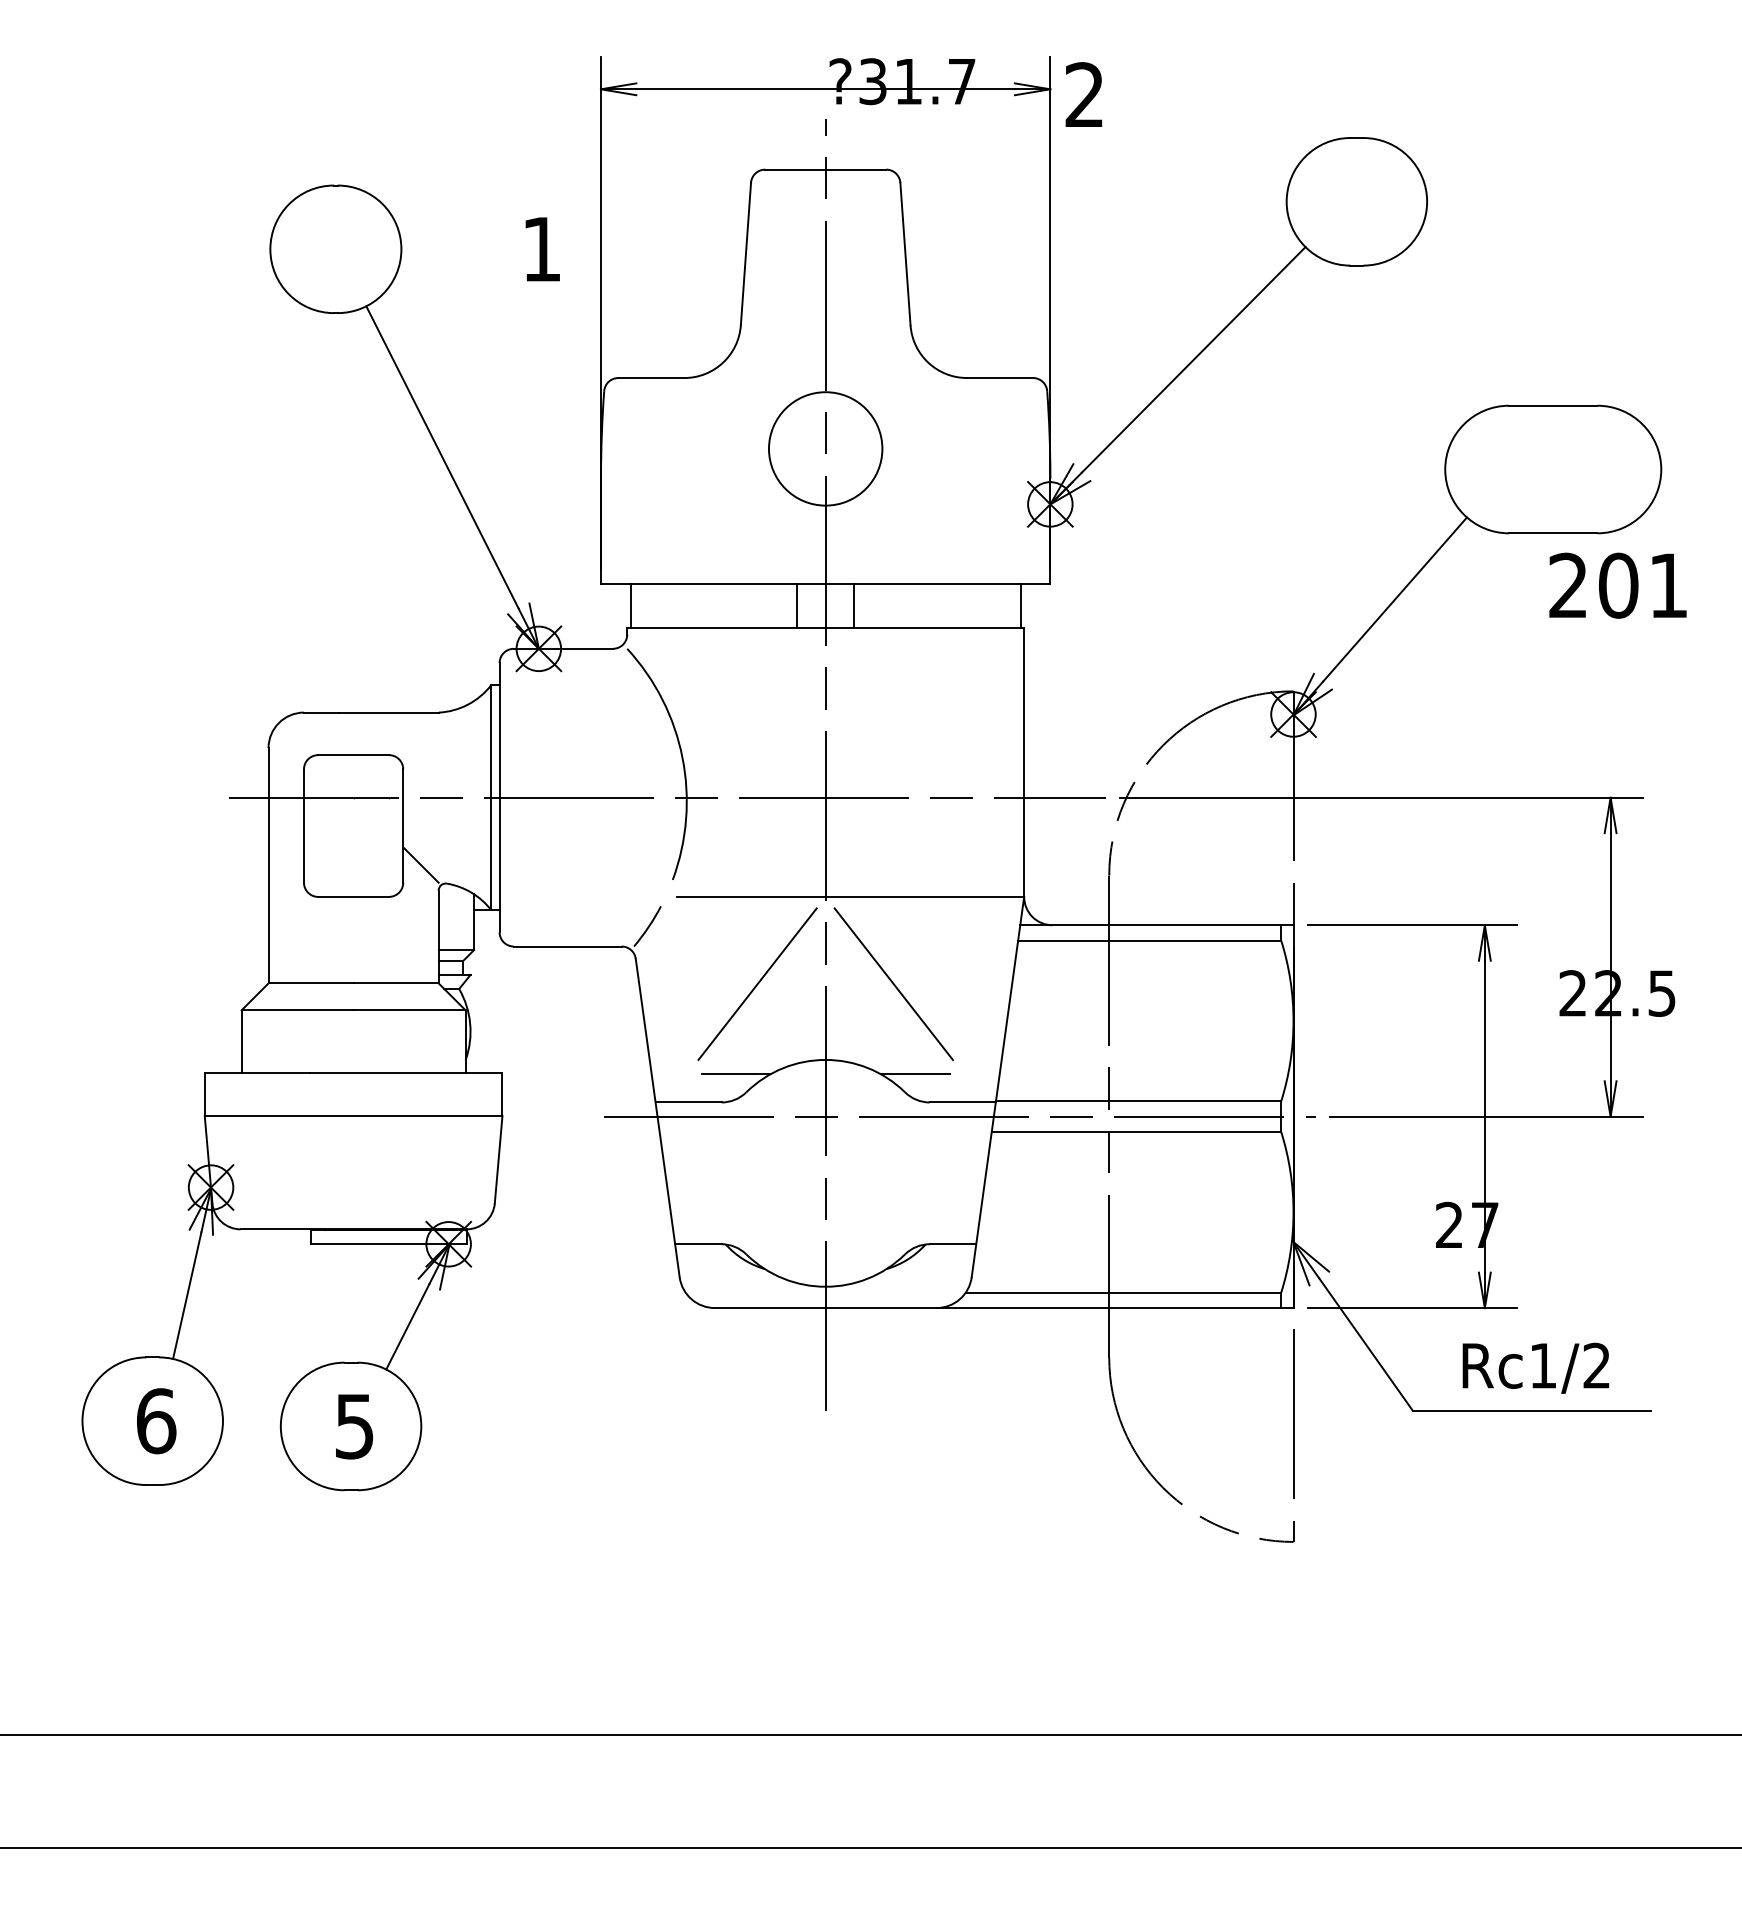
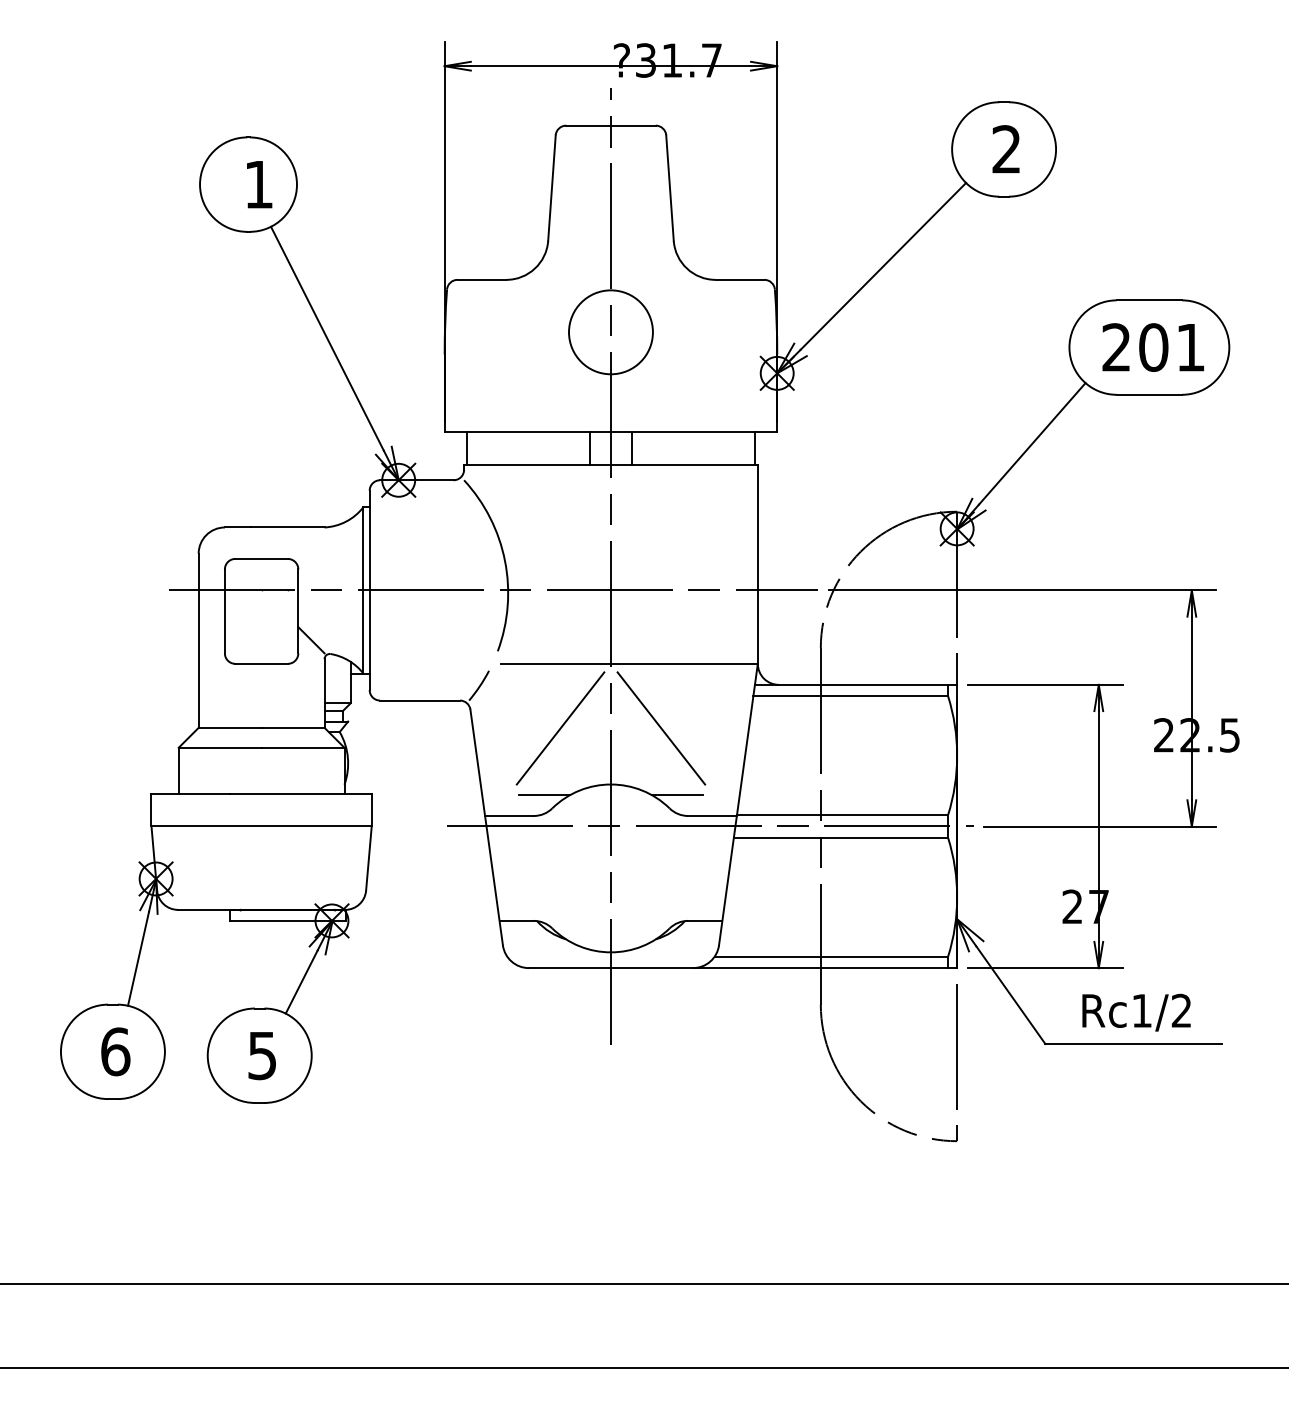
text: (1083, 93) -> (1005, 148), moved
text: (542, 249) -> (259, 184), moved
text: (1616, 585) -> (1152, 347), moved

